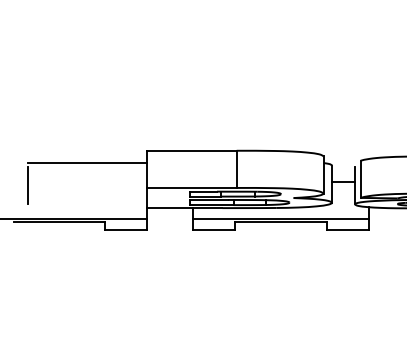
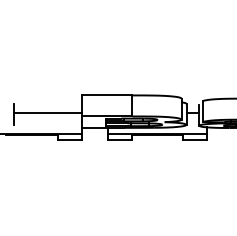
line: (86, 163) -> (47, 113), moved

